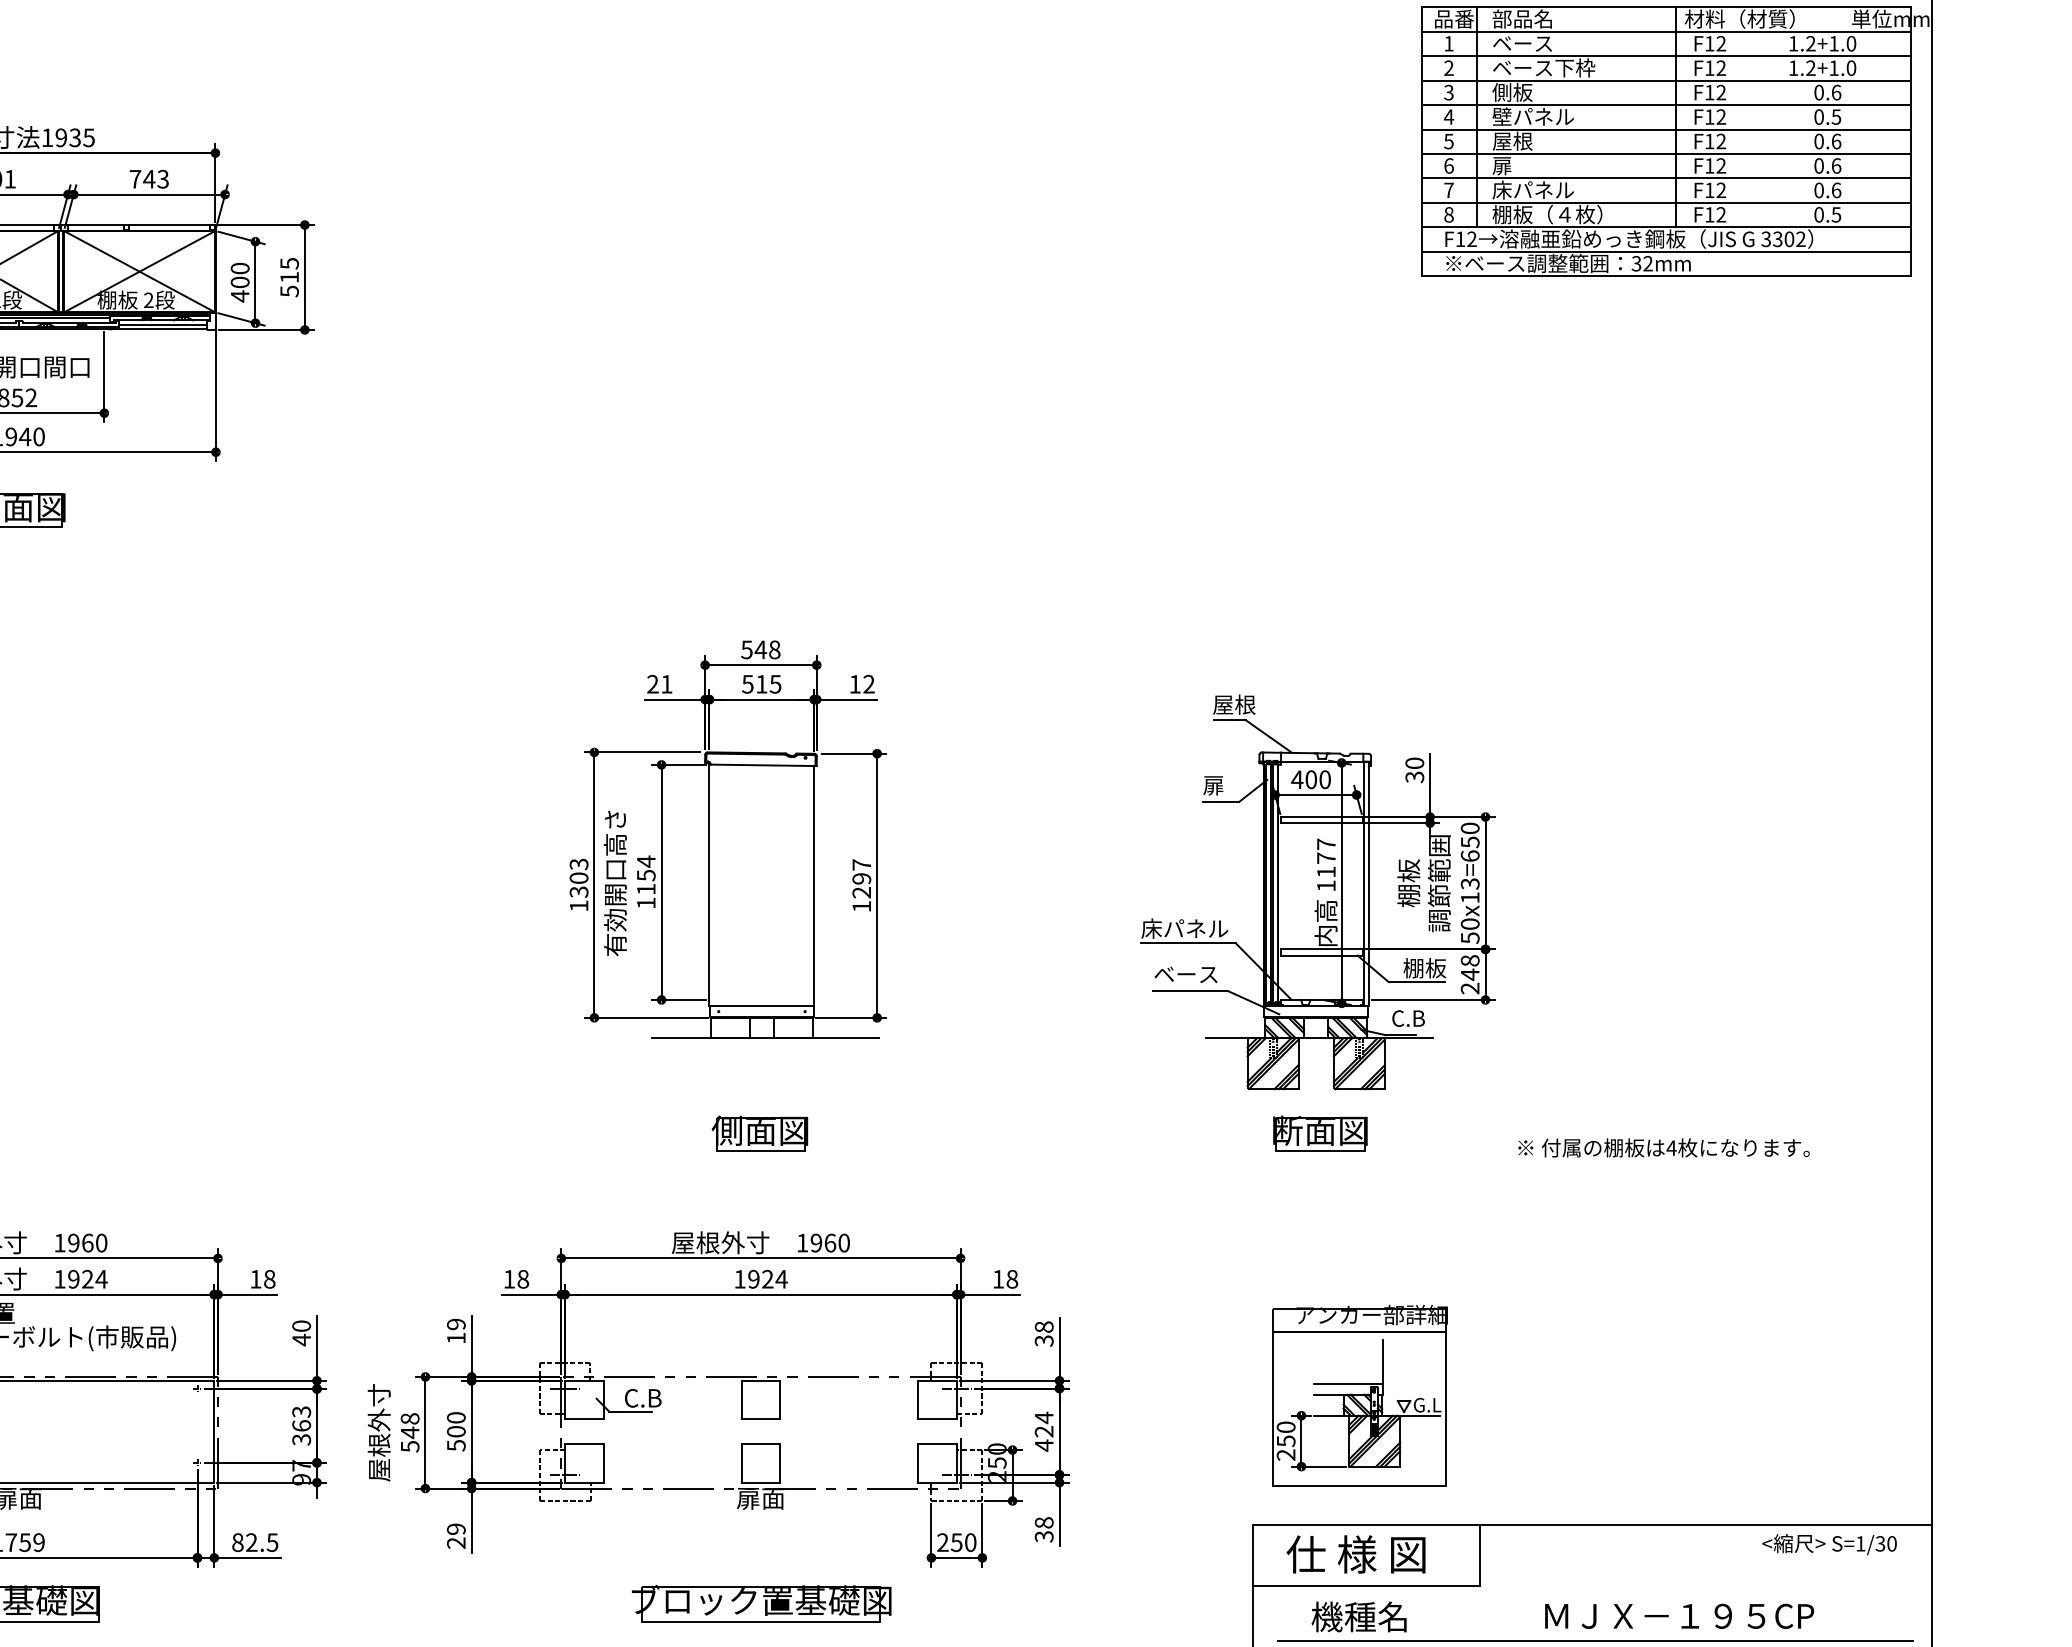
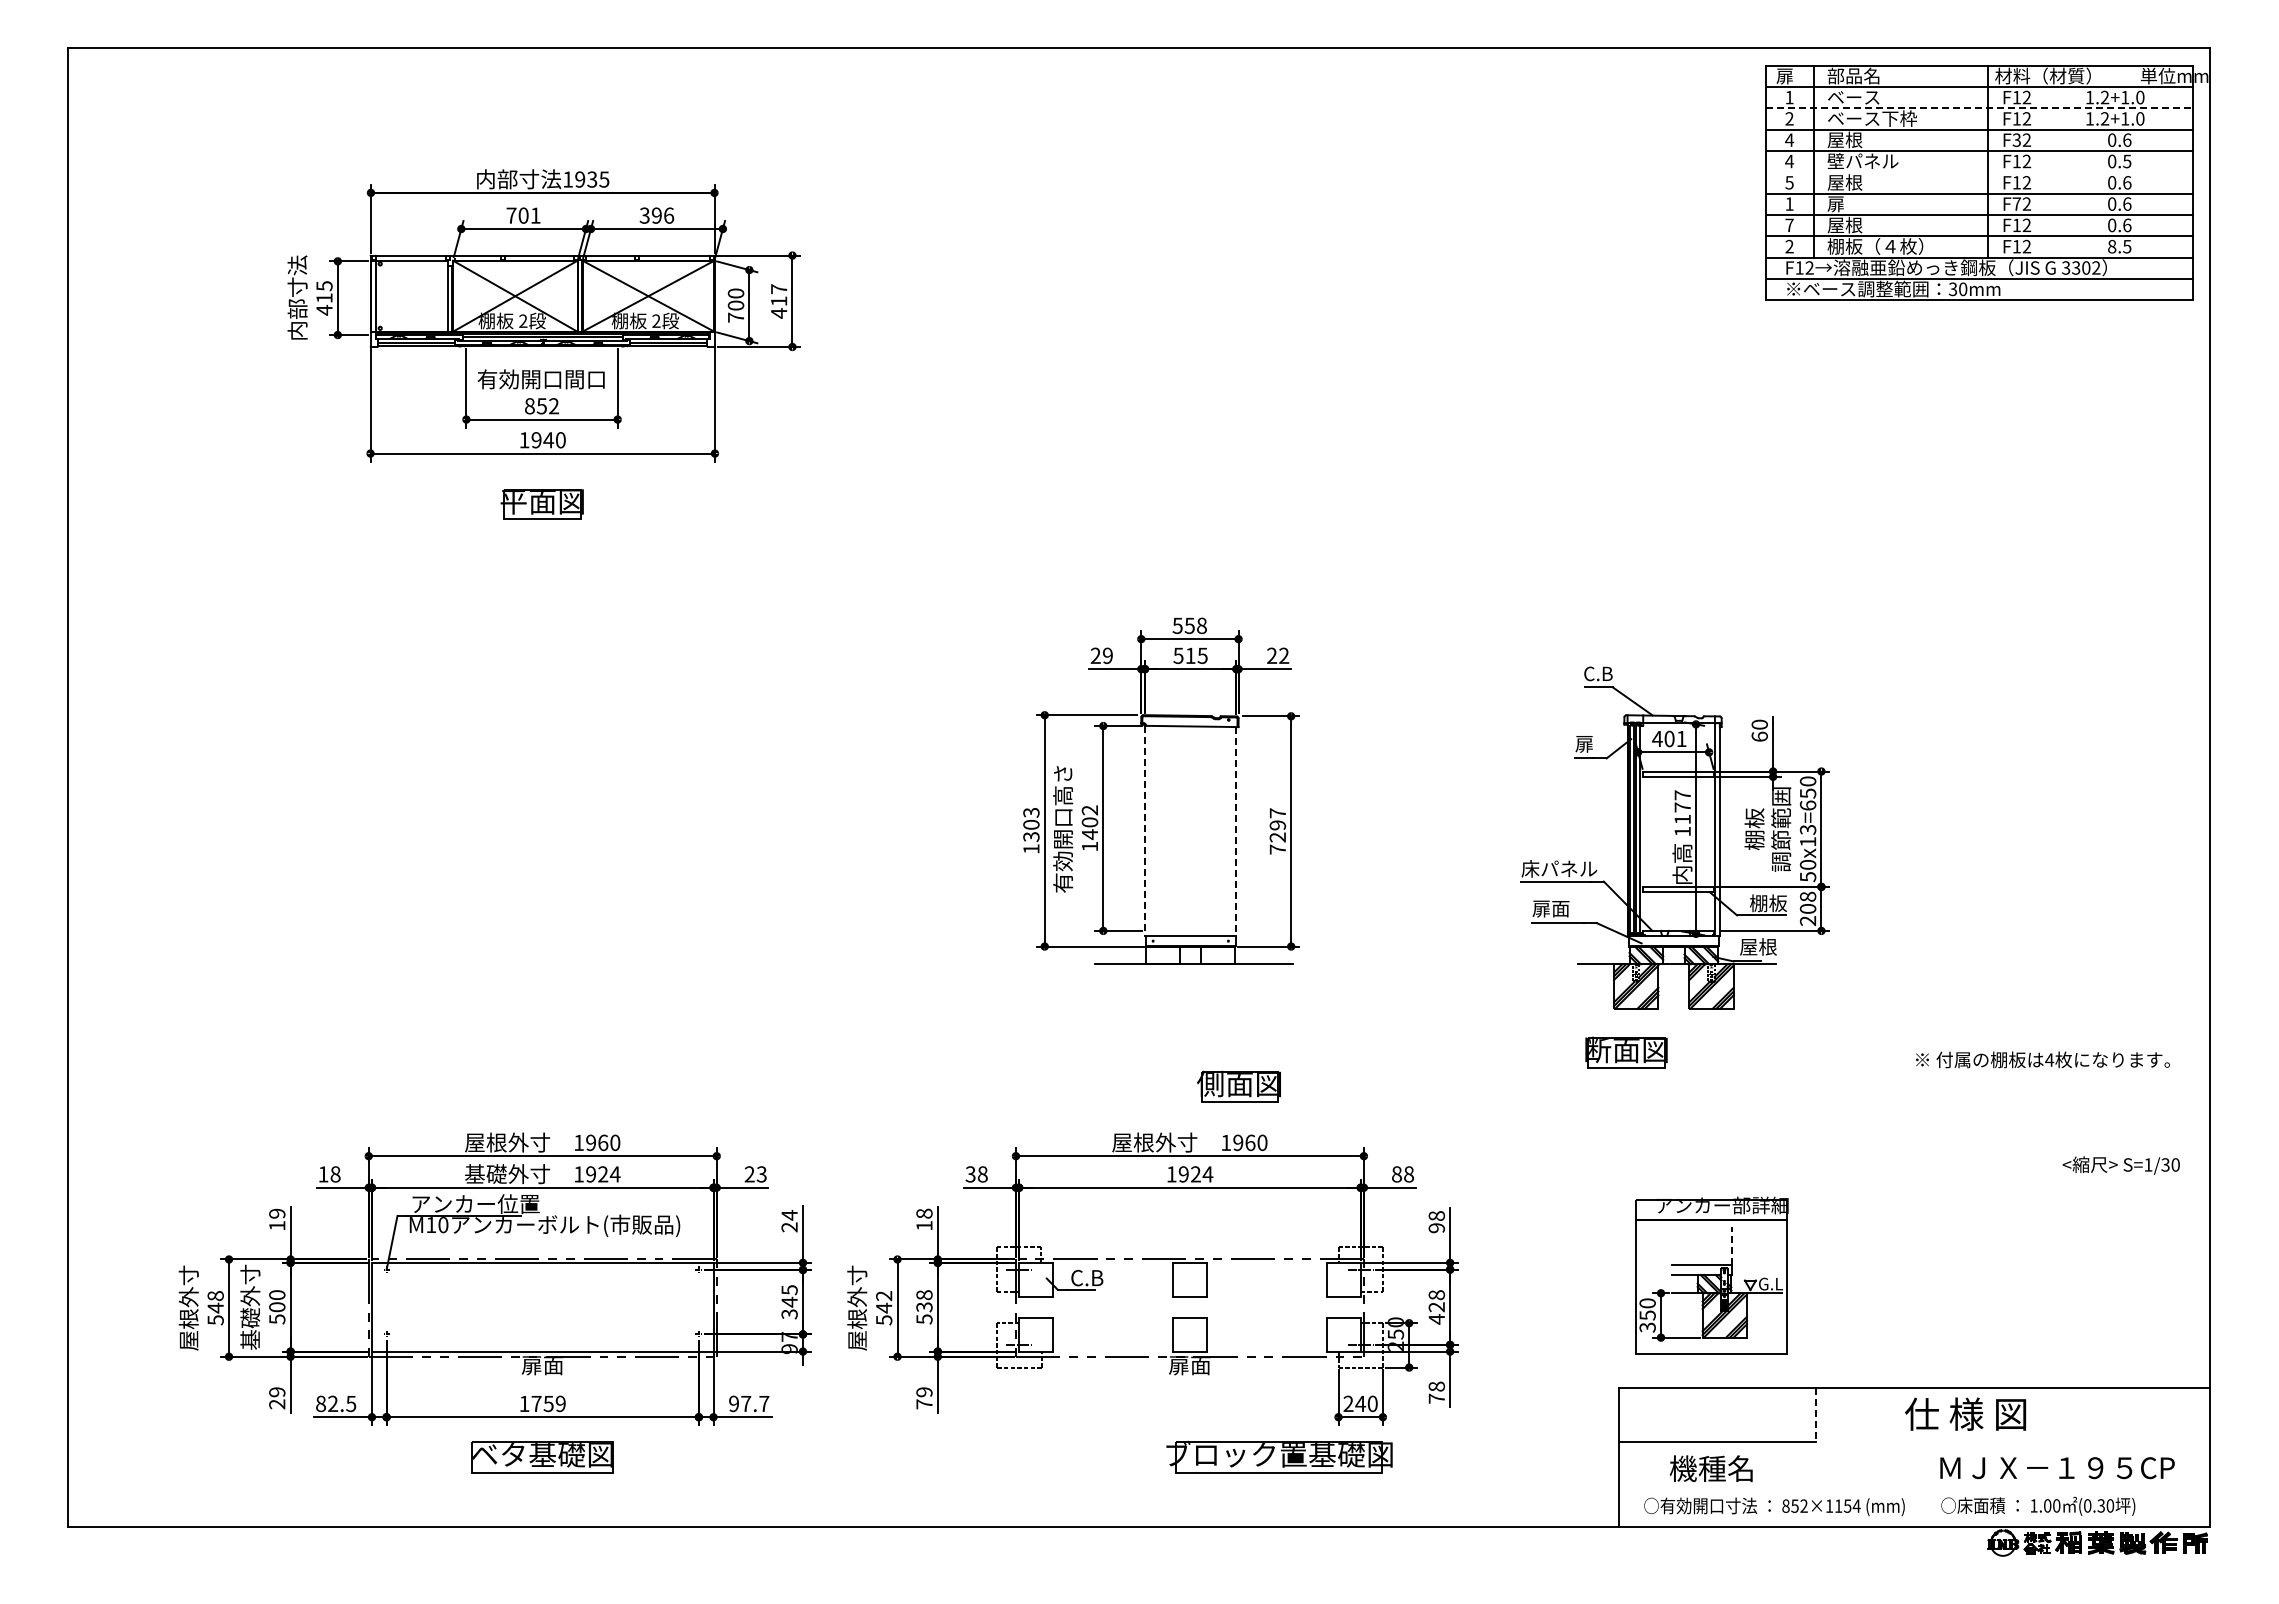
text: (1453, 19) -> (1793, 76), 品番 -> 扉
line: (1668, 56) -> (1980, 108), solid -> dashed
text: (1448, 91) -> (1789, 139), 3 -> 4
text: (1512, 91) -> (1844, 139), 側板 -> 屋根
text: (1709, 91) -> (2016, 139), F12 -> F32
line: (1666, 129) -> (1979, 172), removed
text: (1448, 165) -> (1789, 203), 6 -> 1
text: (1709, 165) -> (2016, 203), F12 -> F72
text: (148, 179) -> (656, 215), 743 -> 396
text: (1532, 189) -> (1862, 224), 床パネル -> 屋根
text: (1448, 214) -> (1789, 246), 8 -> 2
text: (1819, 214) -> (2112, 246), 0.5 -> 8.5
text: (1648, 263) -> (1963, 289), 32mm -> 30mm
text: (290, 277) -> (779, 301), 515 -> 417
text: (239, 296) -> (735, 317), 400 -> 700
text: (760, 649) -> (1189, 625), 548 -> 558
text: (666, 683) -> (1107, 655), 21 -> 29
text: (855, 683) -> (1272, 655), 12 -> 22
text: (1234, 704) -> (1602, 673), 屋根 -> C.B
text: (1414, 776) -> (1759, 736), 30 -> 60
text: (1324, 779) -> (1681, 738), 400 -> 401
text: (645, 875) -> (1089, 822), 1154 -> 1402
line: (709, 885) -> (1145, 831), solid -> dashed
line: (814, 885) -> (1236, 831), solid -> dashed
text: (861, 906) -> (1277, 849), 1297 -> 7297
text: (1185, 974) -> (1559, 908), ベース -> 扉面
text: (1469, 974) -> (1807, 908), 248 -> 208
text: (1413, 1017) -> (1758, 946), C.B -> 屋根
part: (759, 1133) -> (1238, 1086), moved
part: (1320, 1133) -> (1626, 1052), moved
text: (1663, 1147) -> (2042, 1059), moved
text: (262, 1279) -> (755, 1174), 18 -> 23
text: (509, 1279) -> (970, 1174), 18 -> 38
text: (997, 1279) -> (1396, 1174), 18 -> 88
text: (456, 1324) -> (924, 1213), 19 -> 18
text: (301, 1332) -> (789, 1220), 40 -> 24
text: (1043, 1341) -> (1436, 1228), 38 -> 98
line: (1383, 1362) -> (1732, 1246), solid -> dashed
text: (1043, 1417) -> (1436, 1294), 424 -> 428
text: (301, 1419) -> (789, 1296), 363 -> 345
text: (410, 1419) -> (884, 1296), 548 -> 542
text: (456, 1425) -> (924, 1301), 500 -> 538
text: (1285, 1454) -> (1647, 1327), 250 -> 350
text: (1043, 1536) -> (1436, 1398), 38 -> 78
text: (255, 1542) -> (749, 1403), 82.5 -> 97.7
text: (456, 1543) -> (924, 1404), 29 -> 79
text: (956, 1543) -> (1360, 1404), 250 -> 240
text: (1828, 1544) -> (2120, 1165), moved
text: (1355, 1553) -> (1965, 1413), moved
line: (1479, 1554) -> (1816, 1414), solid -> dashed
part: (761, 1602) -> (1279, 1456), moved
text: (1679, 1616) -> (2057, 1468), moved
line: (1595, 1641) -> (1917, 1490), removed

